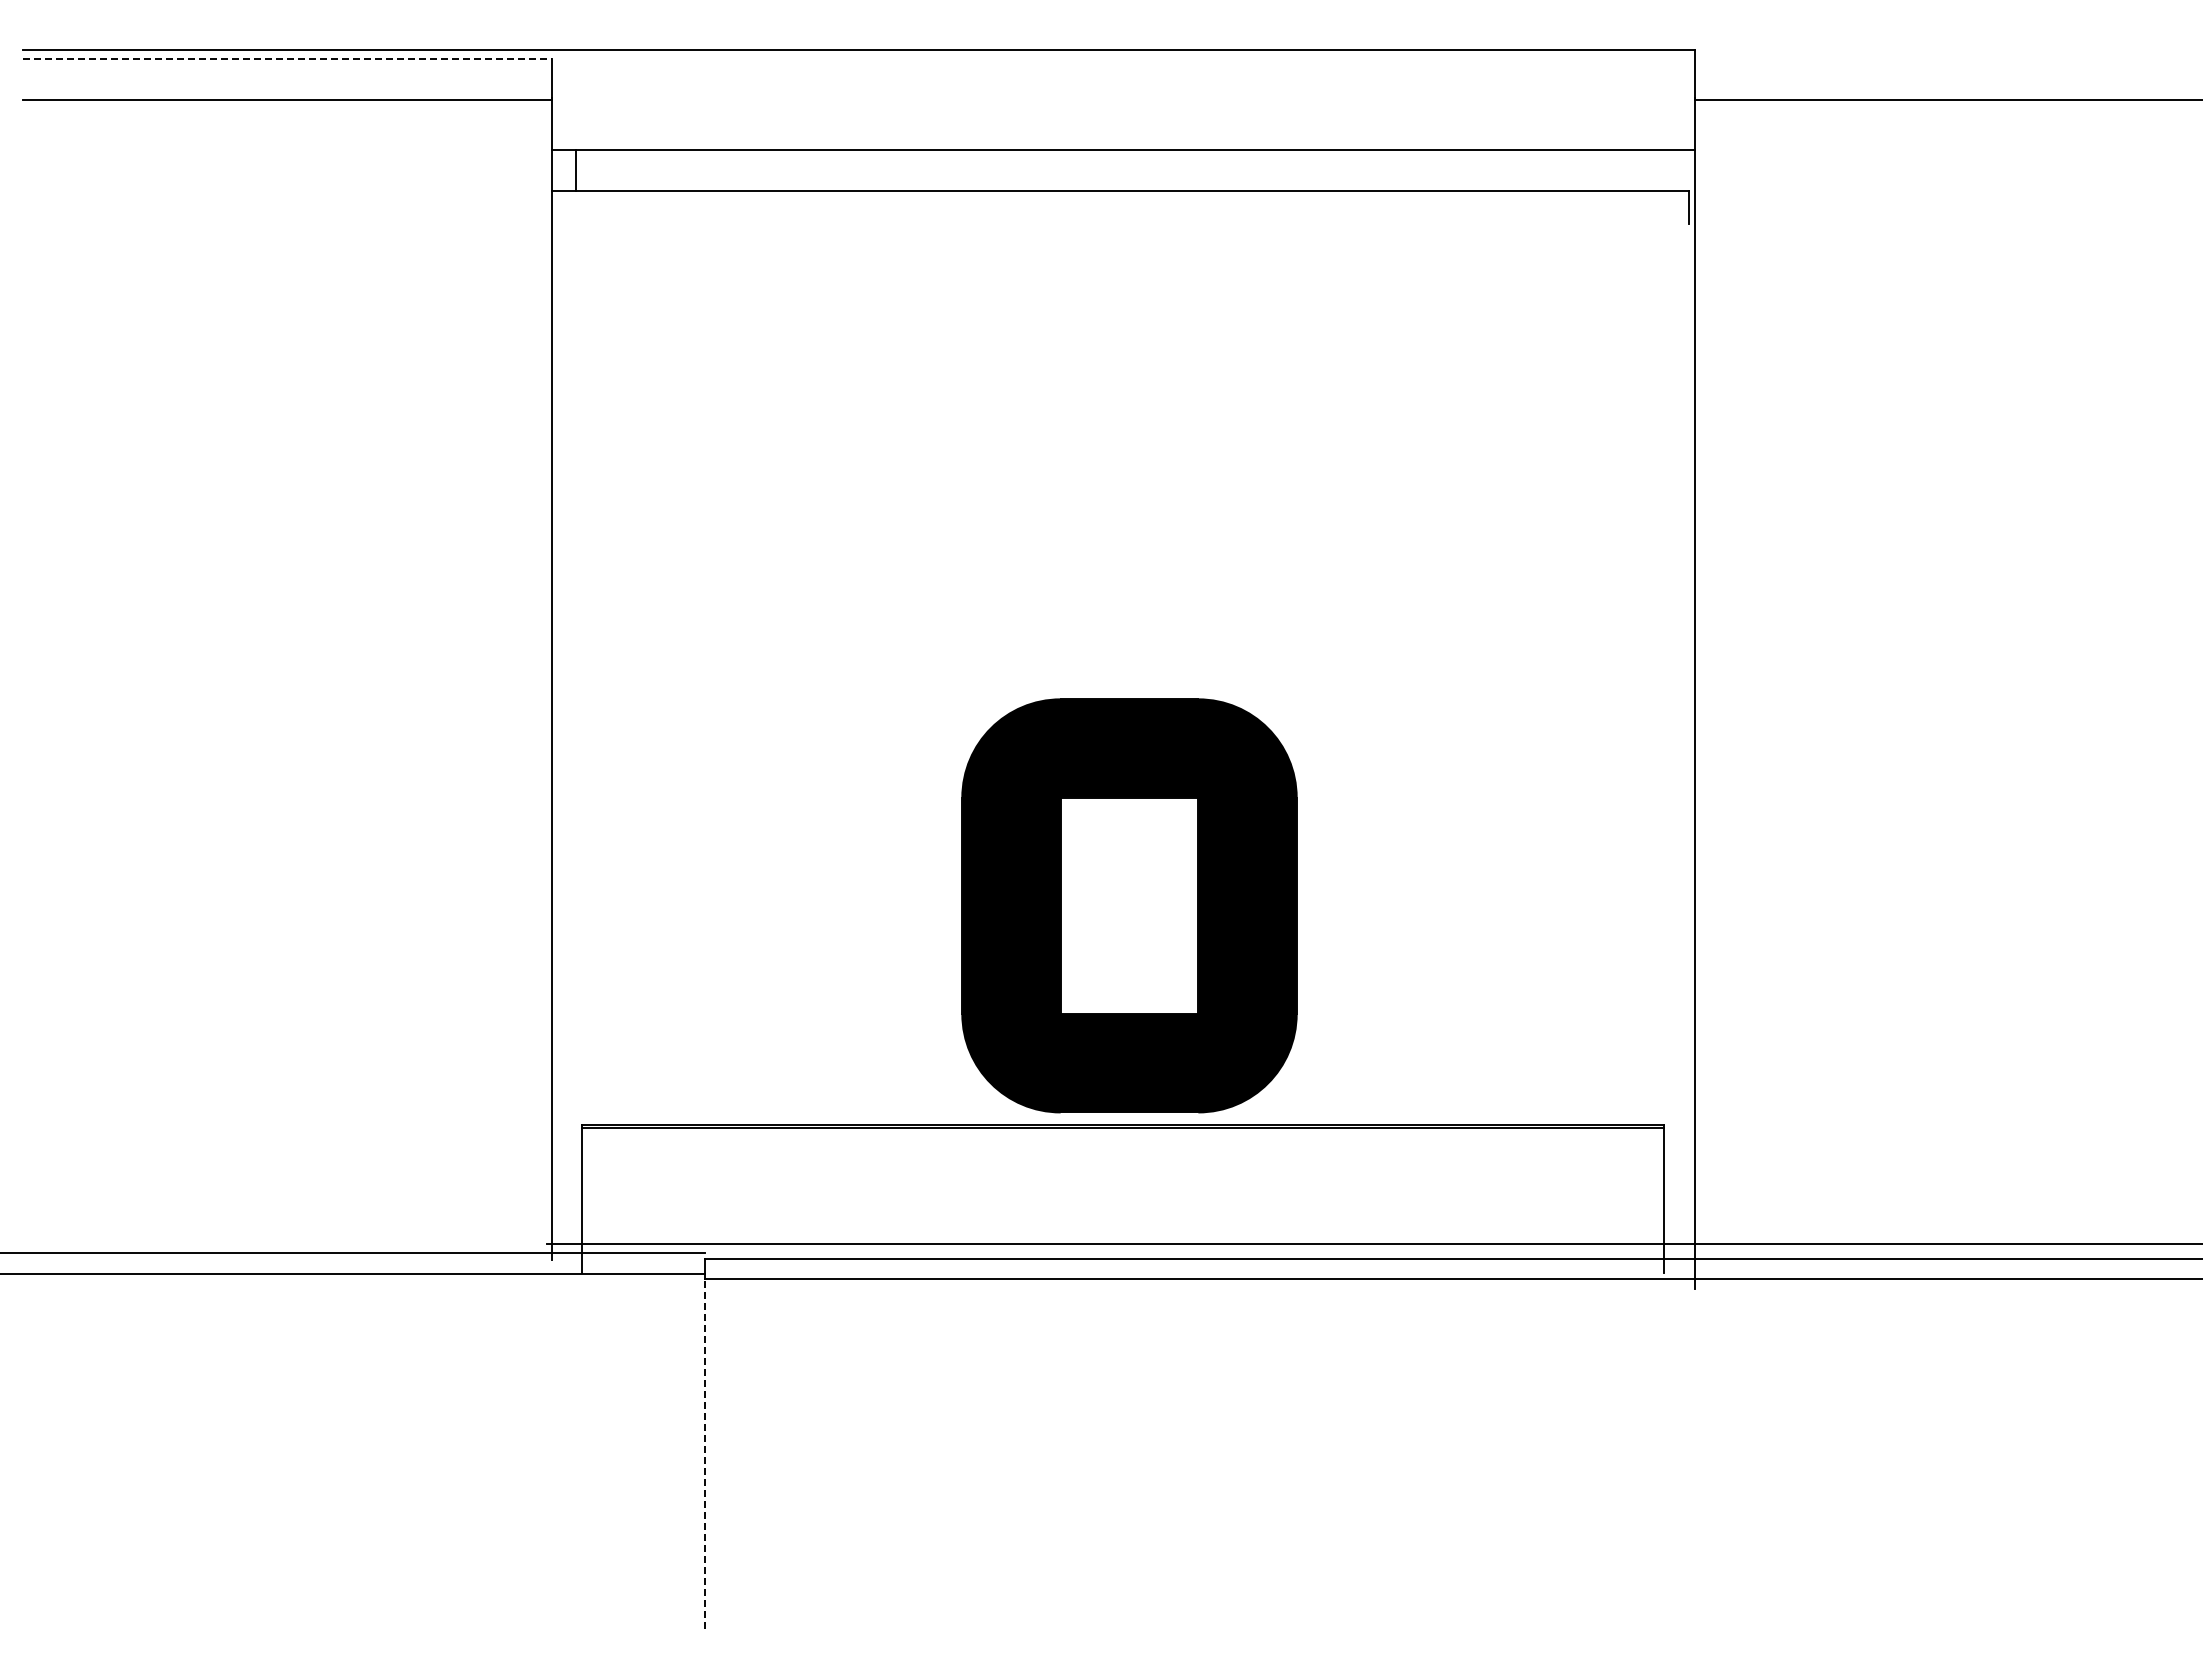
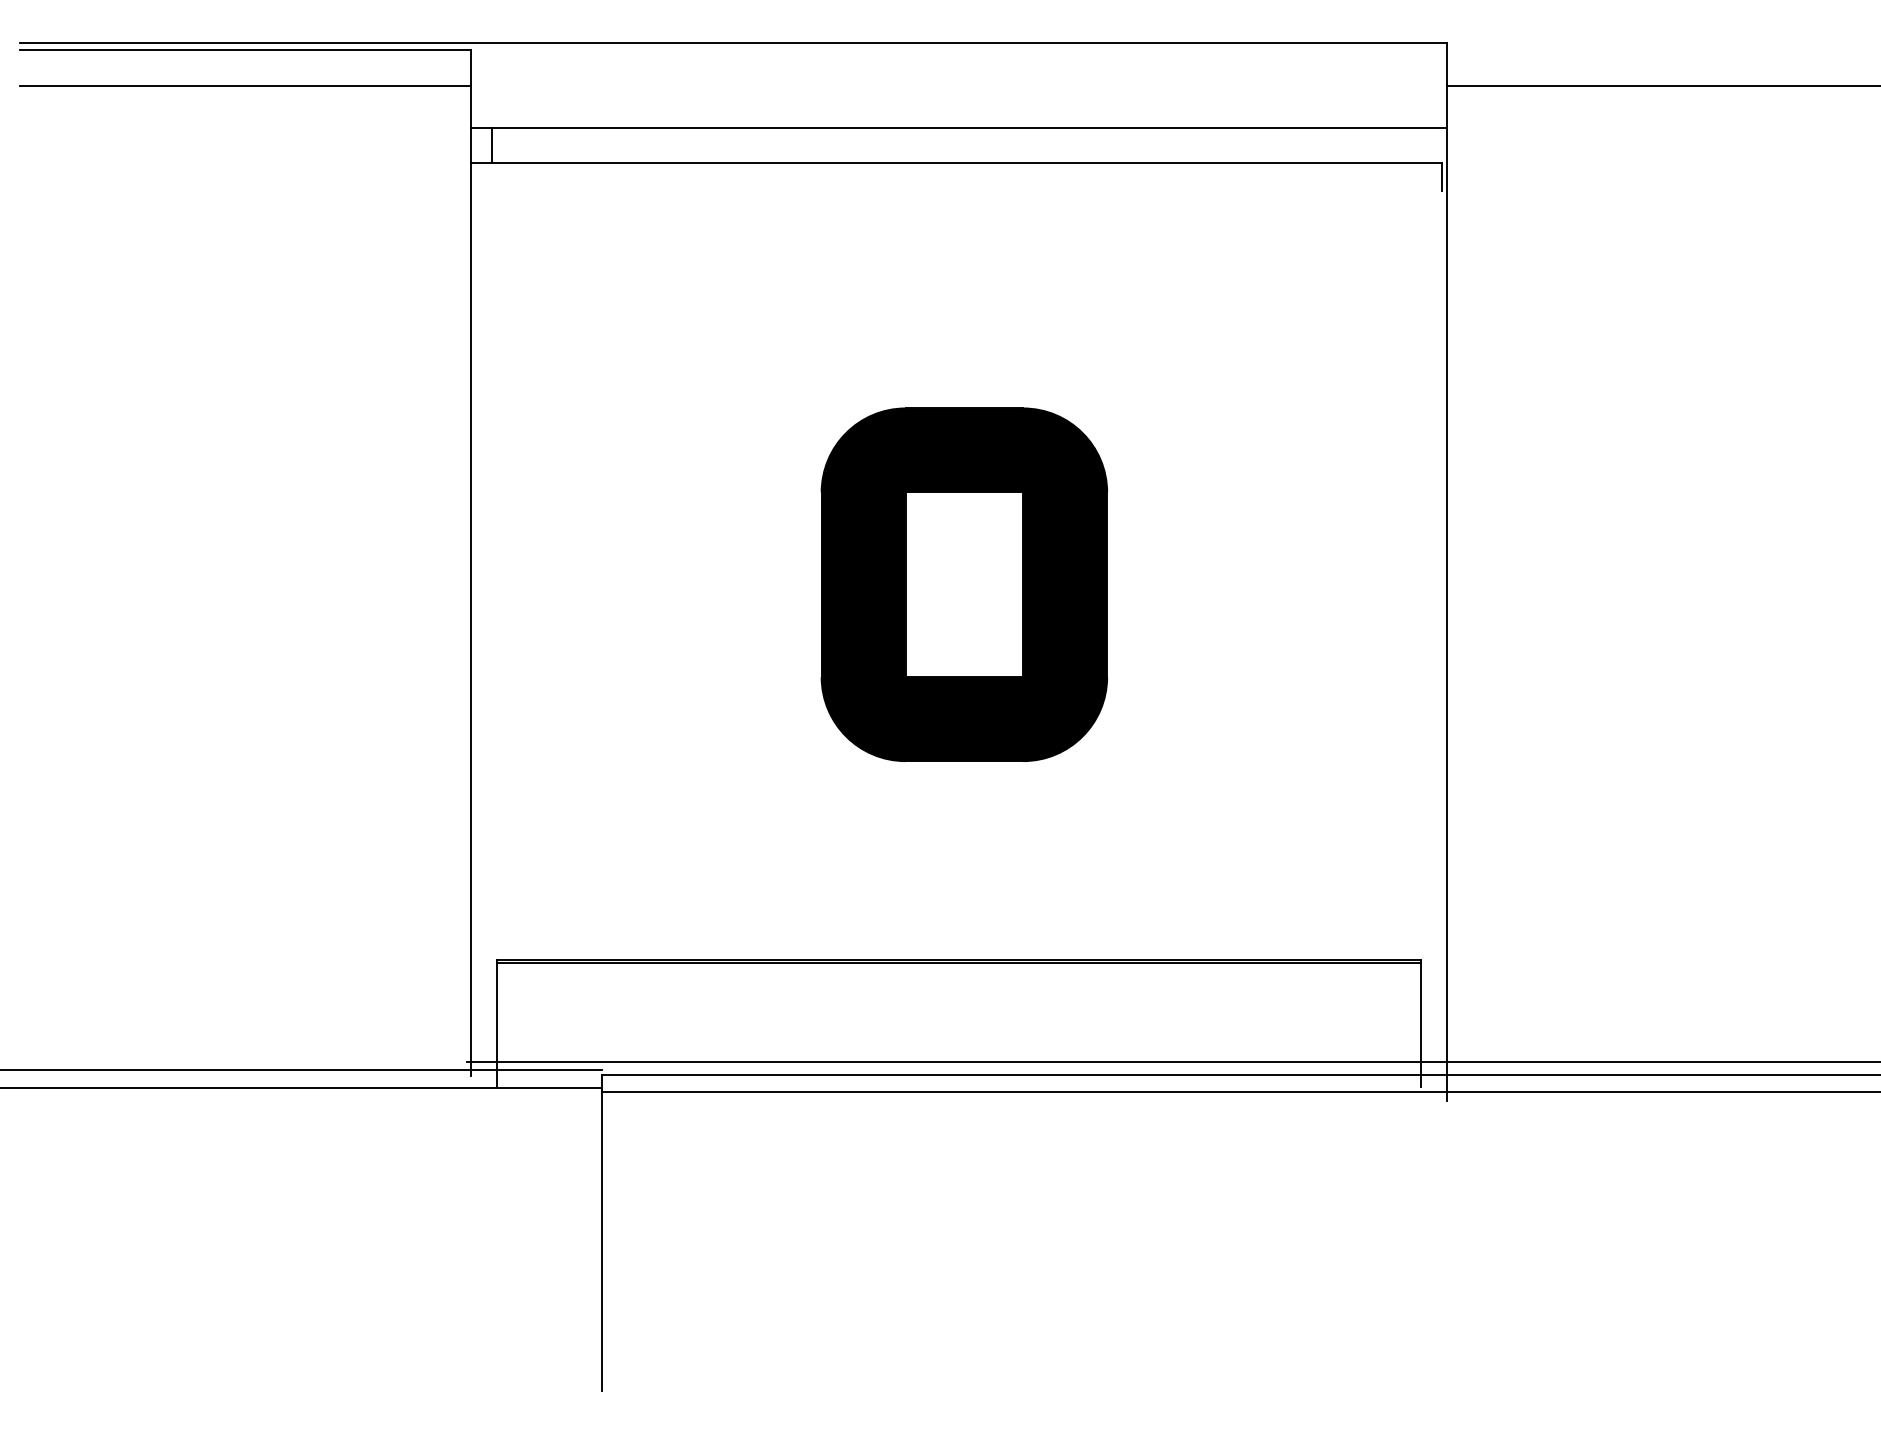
line: (287, 58) -> (245, 50), dashed -> solid
part: (1129, 905) -> (964, 584), moved
line: (705, 1454) -> (602, 1241), dashed -> solid

